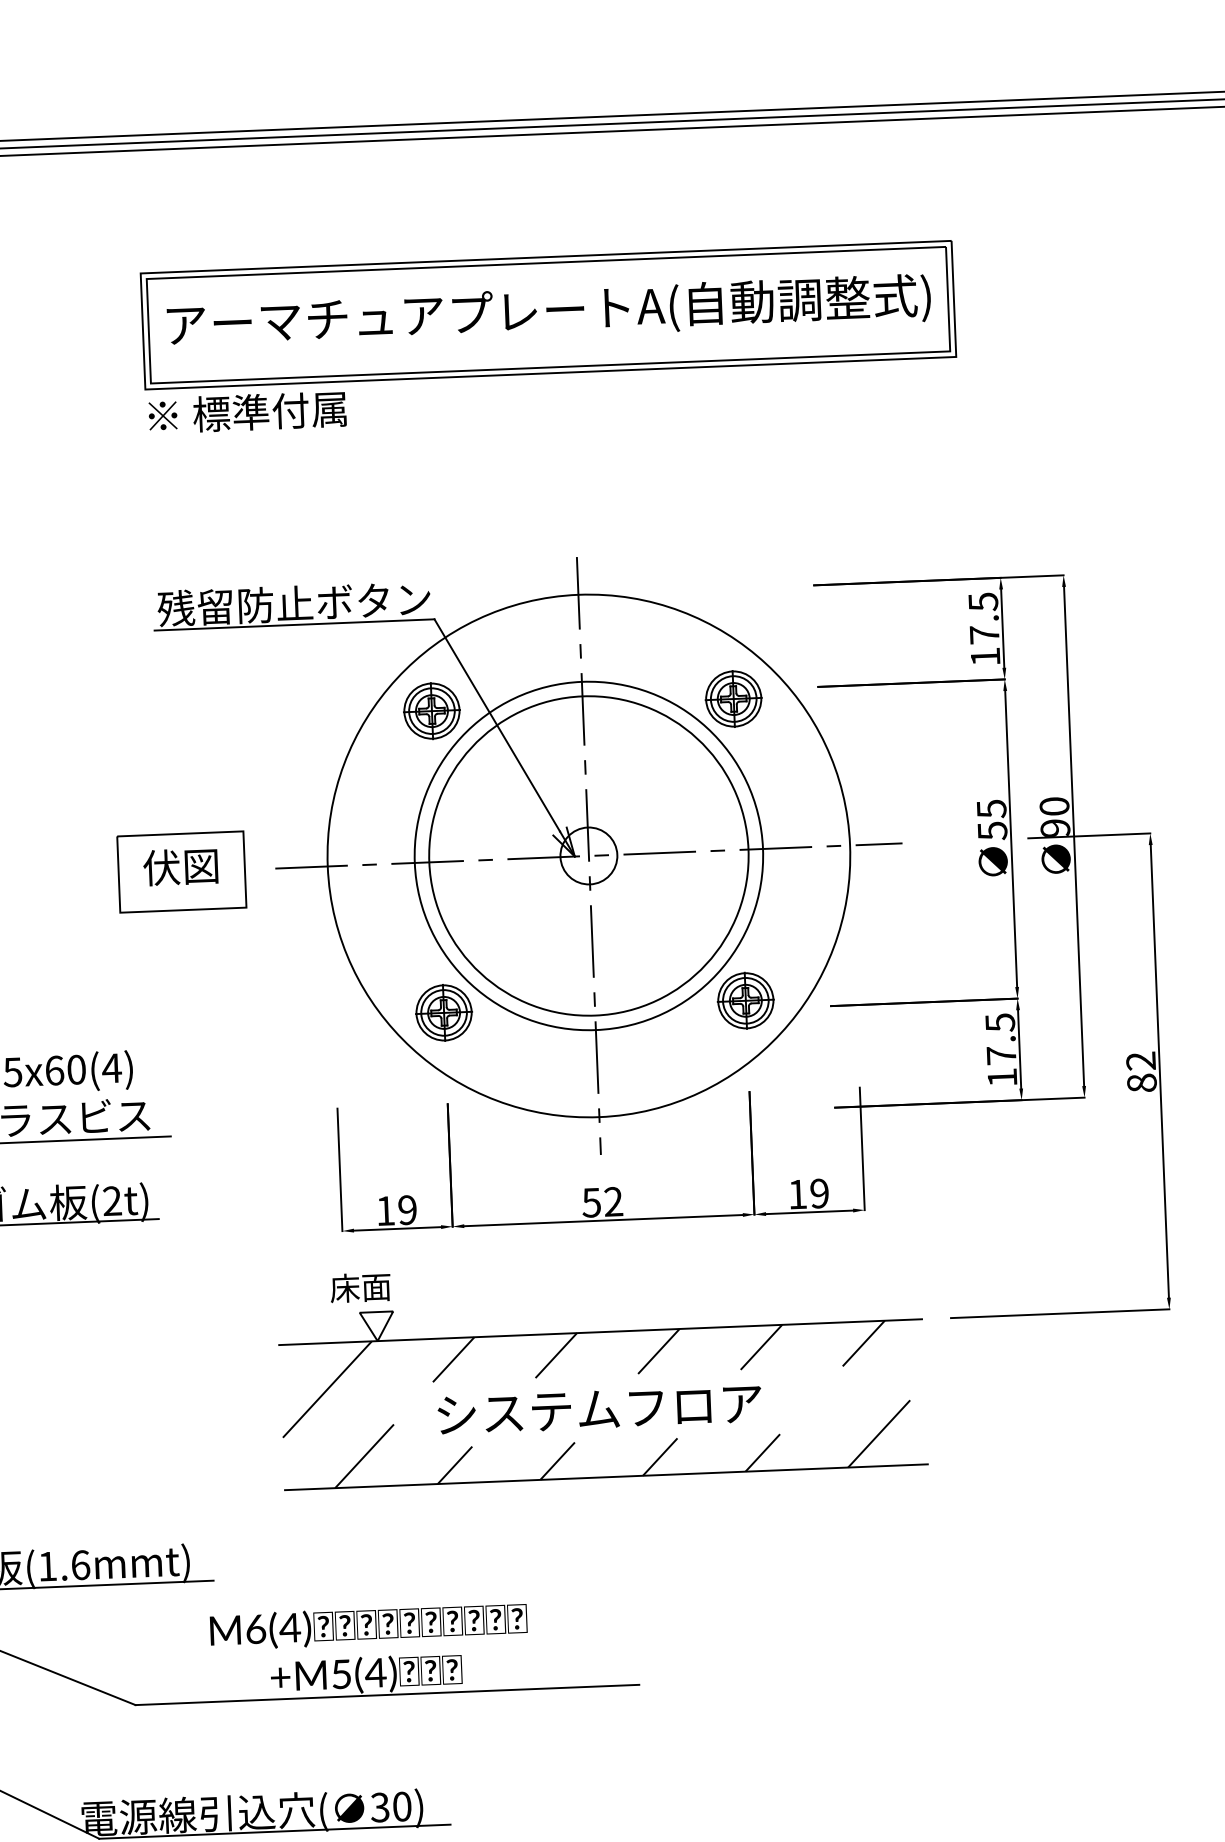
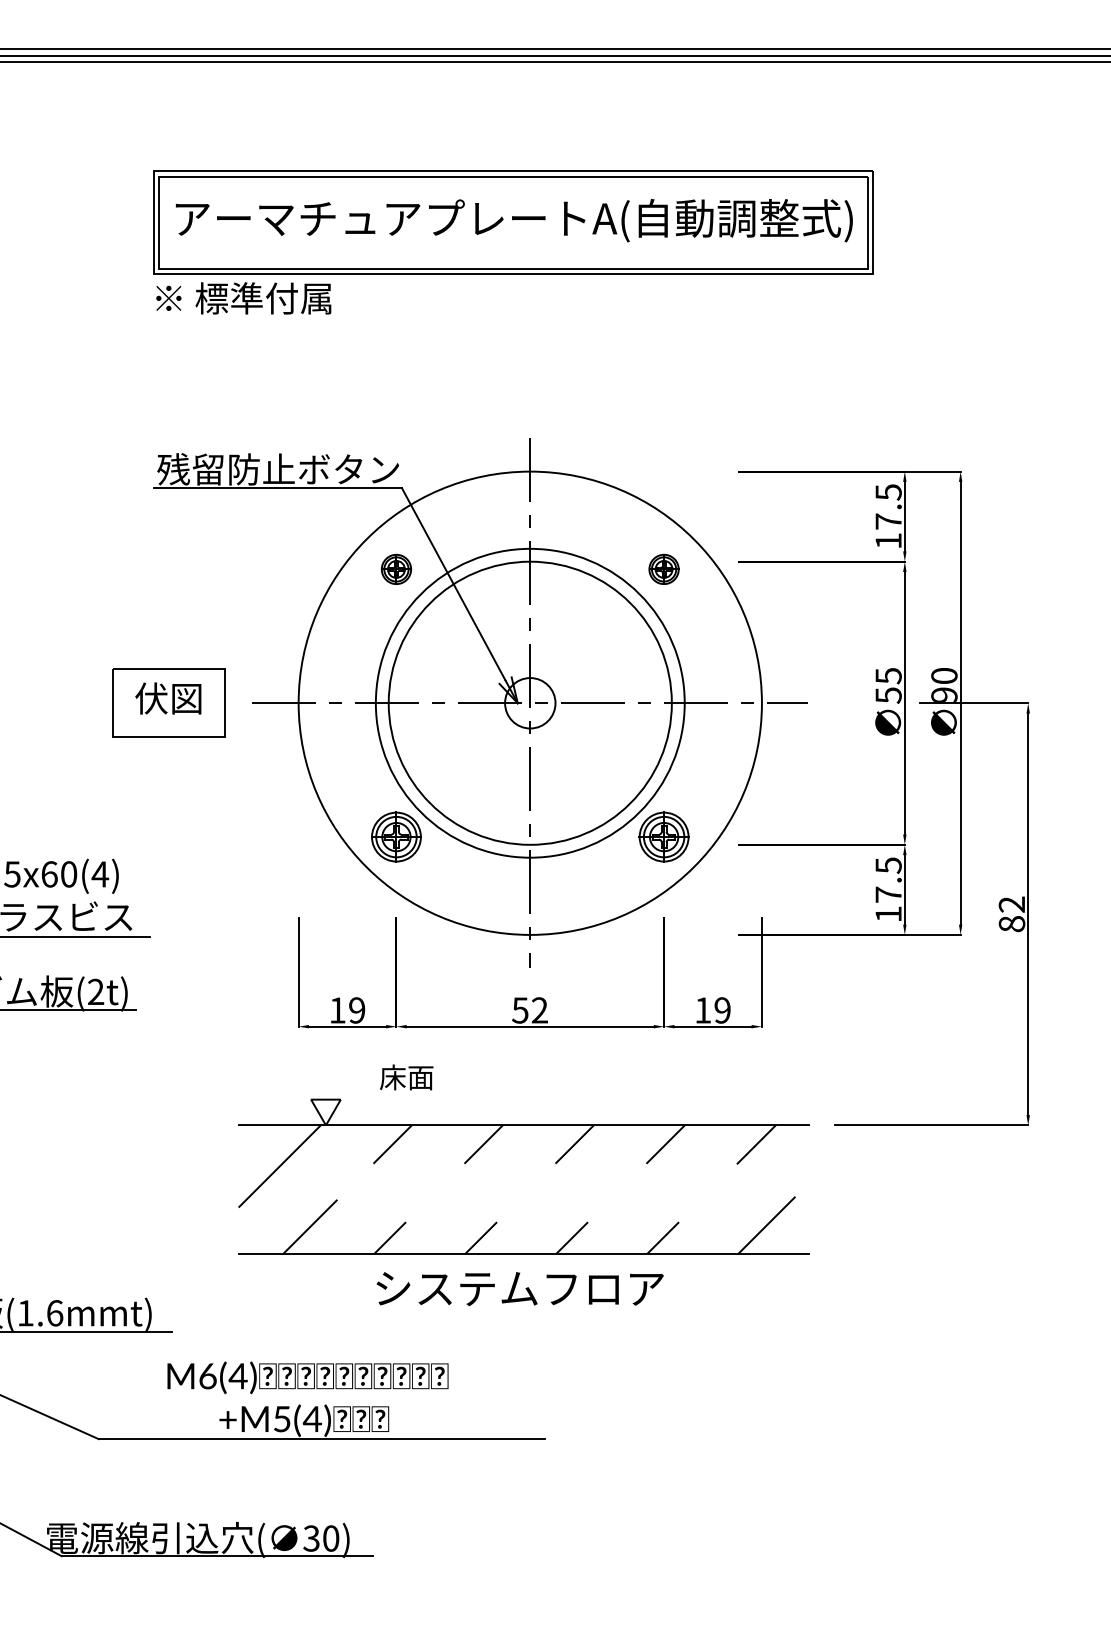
part: (733, 699) -> (663, 569), size x0.6
part: (432, 711) -> (396, 569), size x0.6
text: (360, 1287) -> (406, 1077), moved
text: (598, 1410) -> (519, 1289), moved

